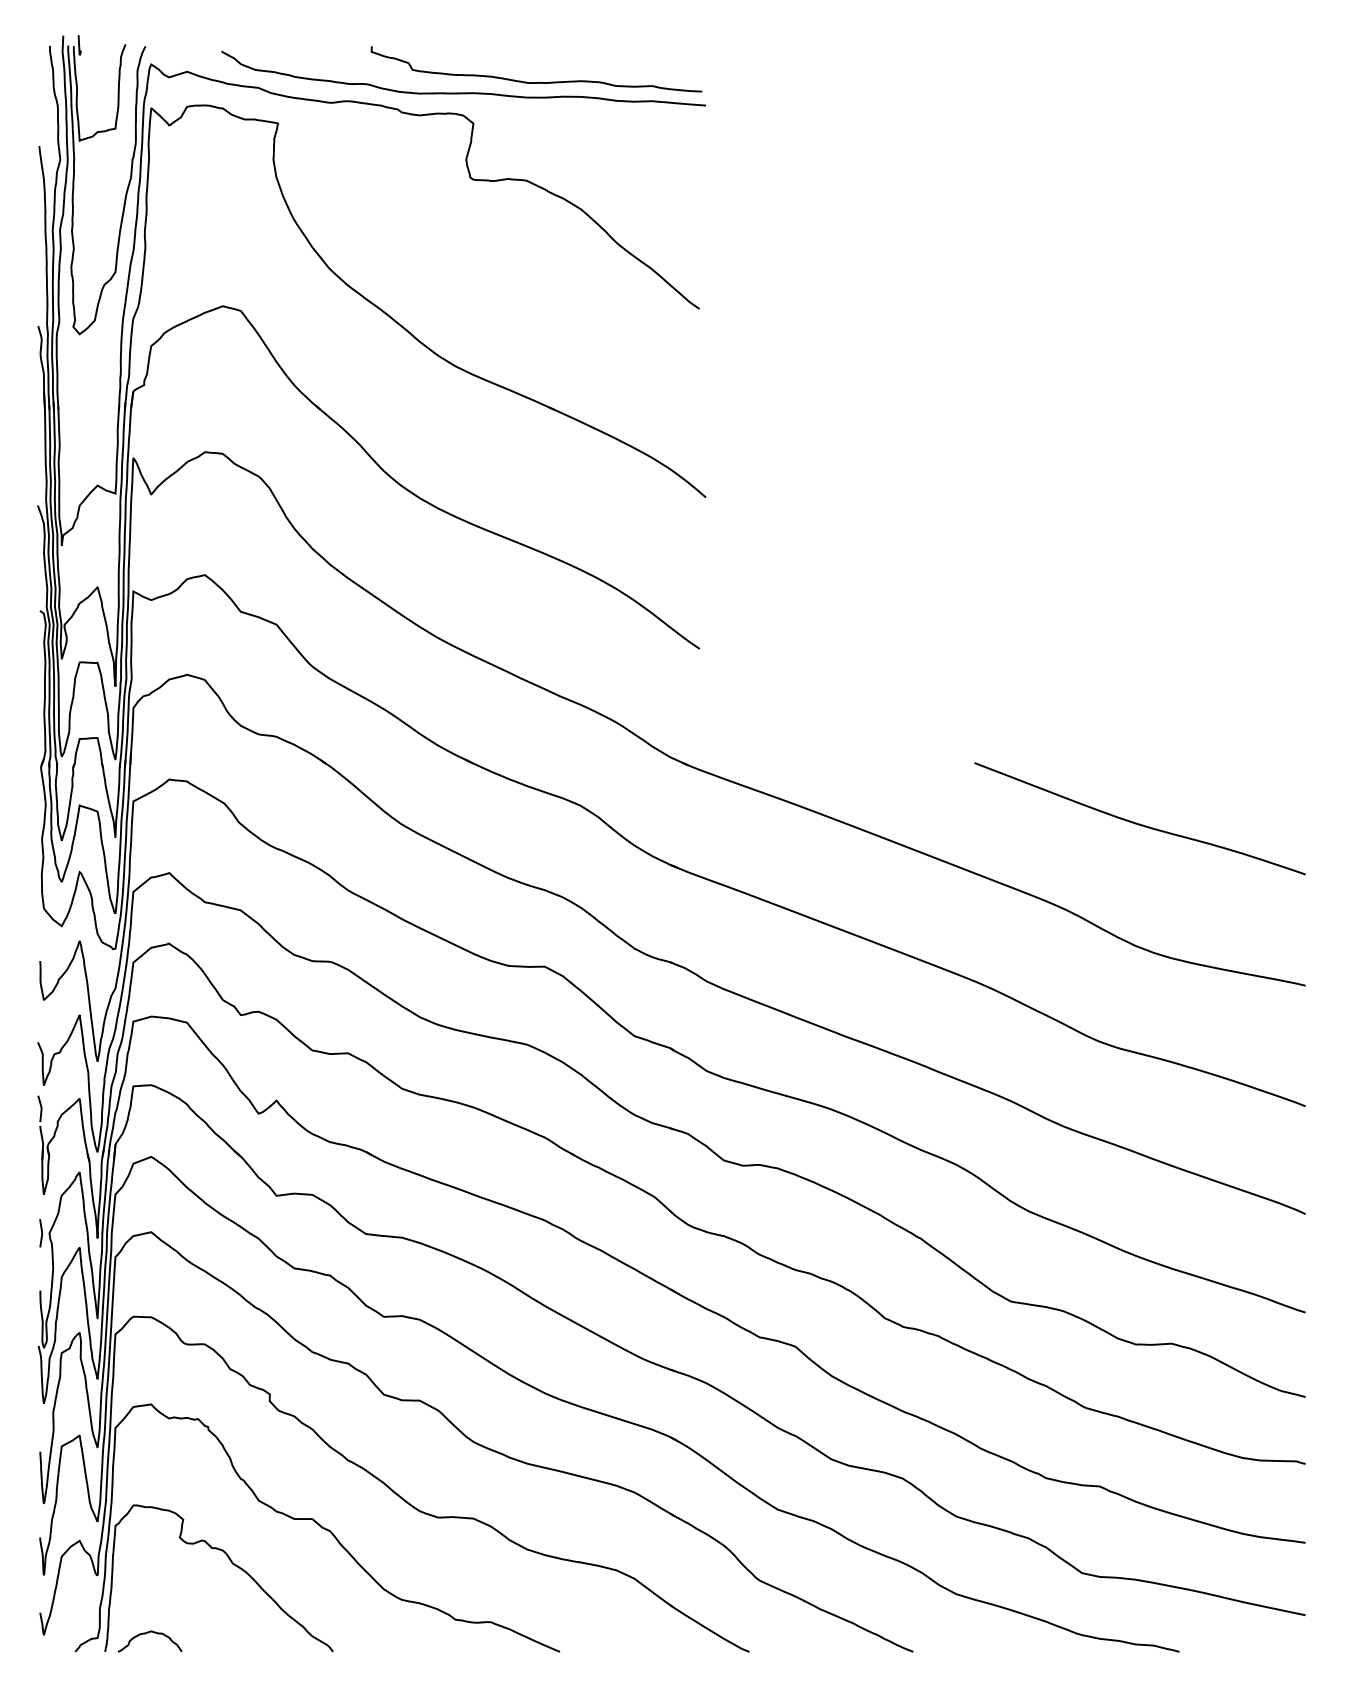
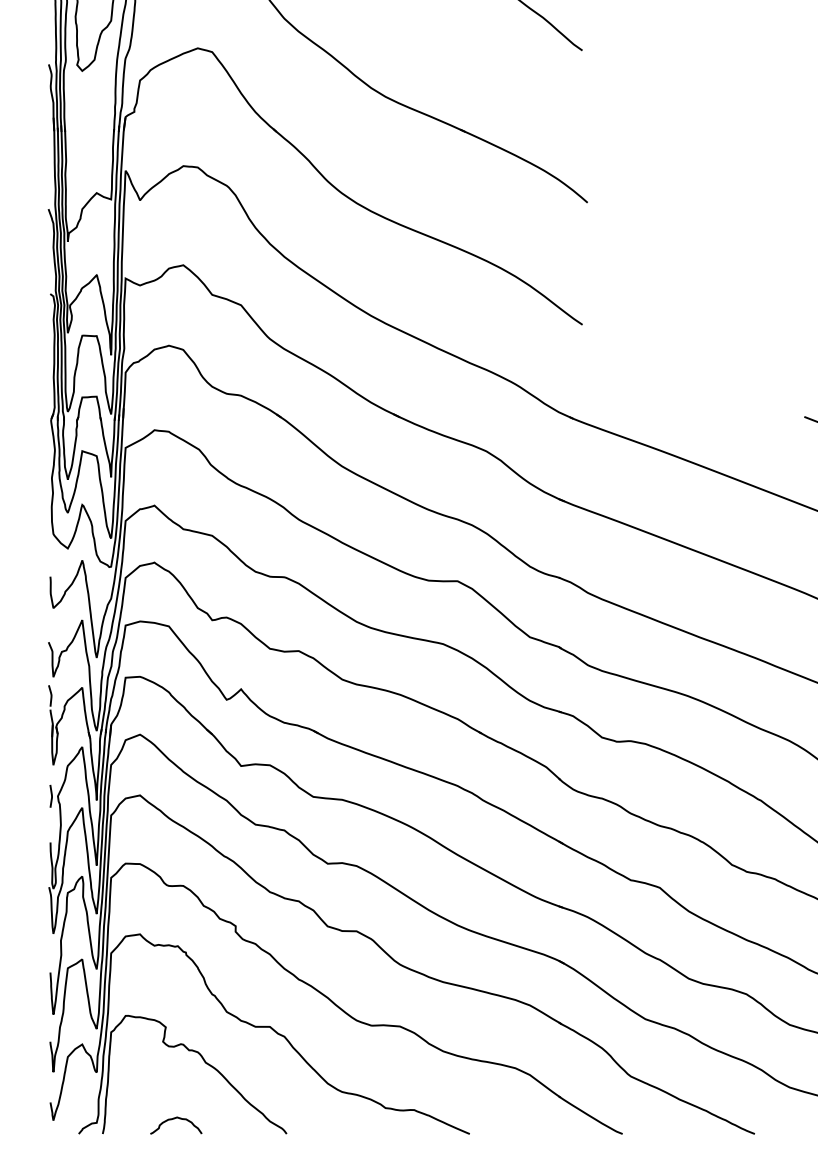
curve: (148, 1633) -> (174, 1119), moved

